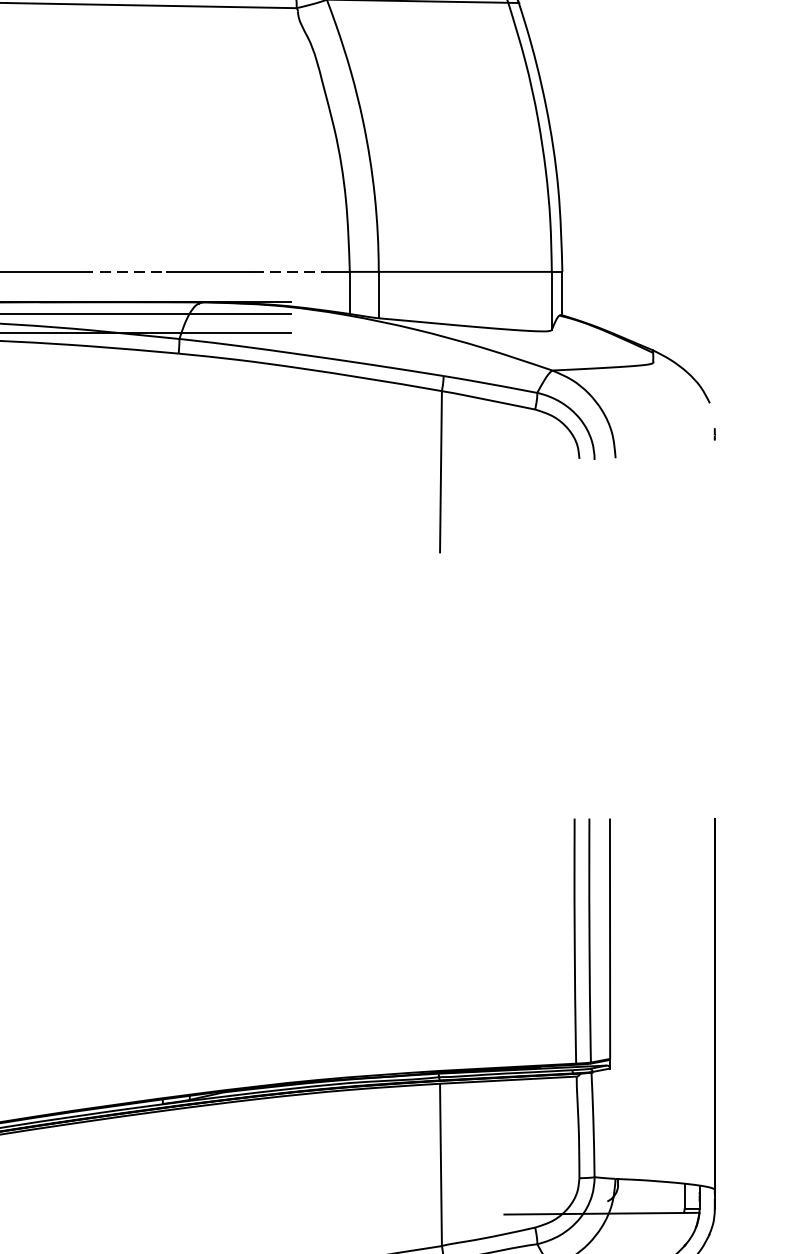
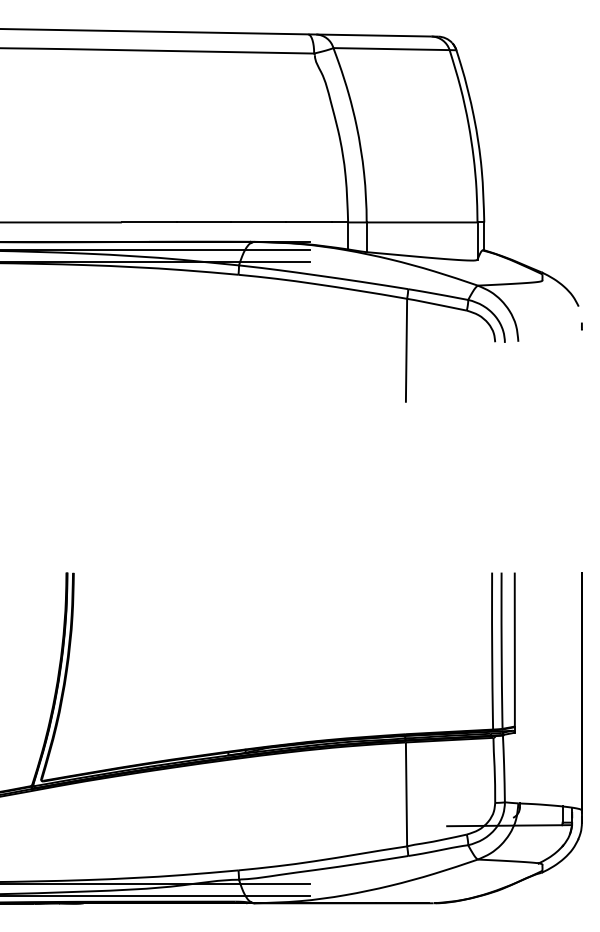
line: (125, 271) -> (204, 222), dashed -> solid
line: (287, 271) -> (308, 222), dashed -> solid

